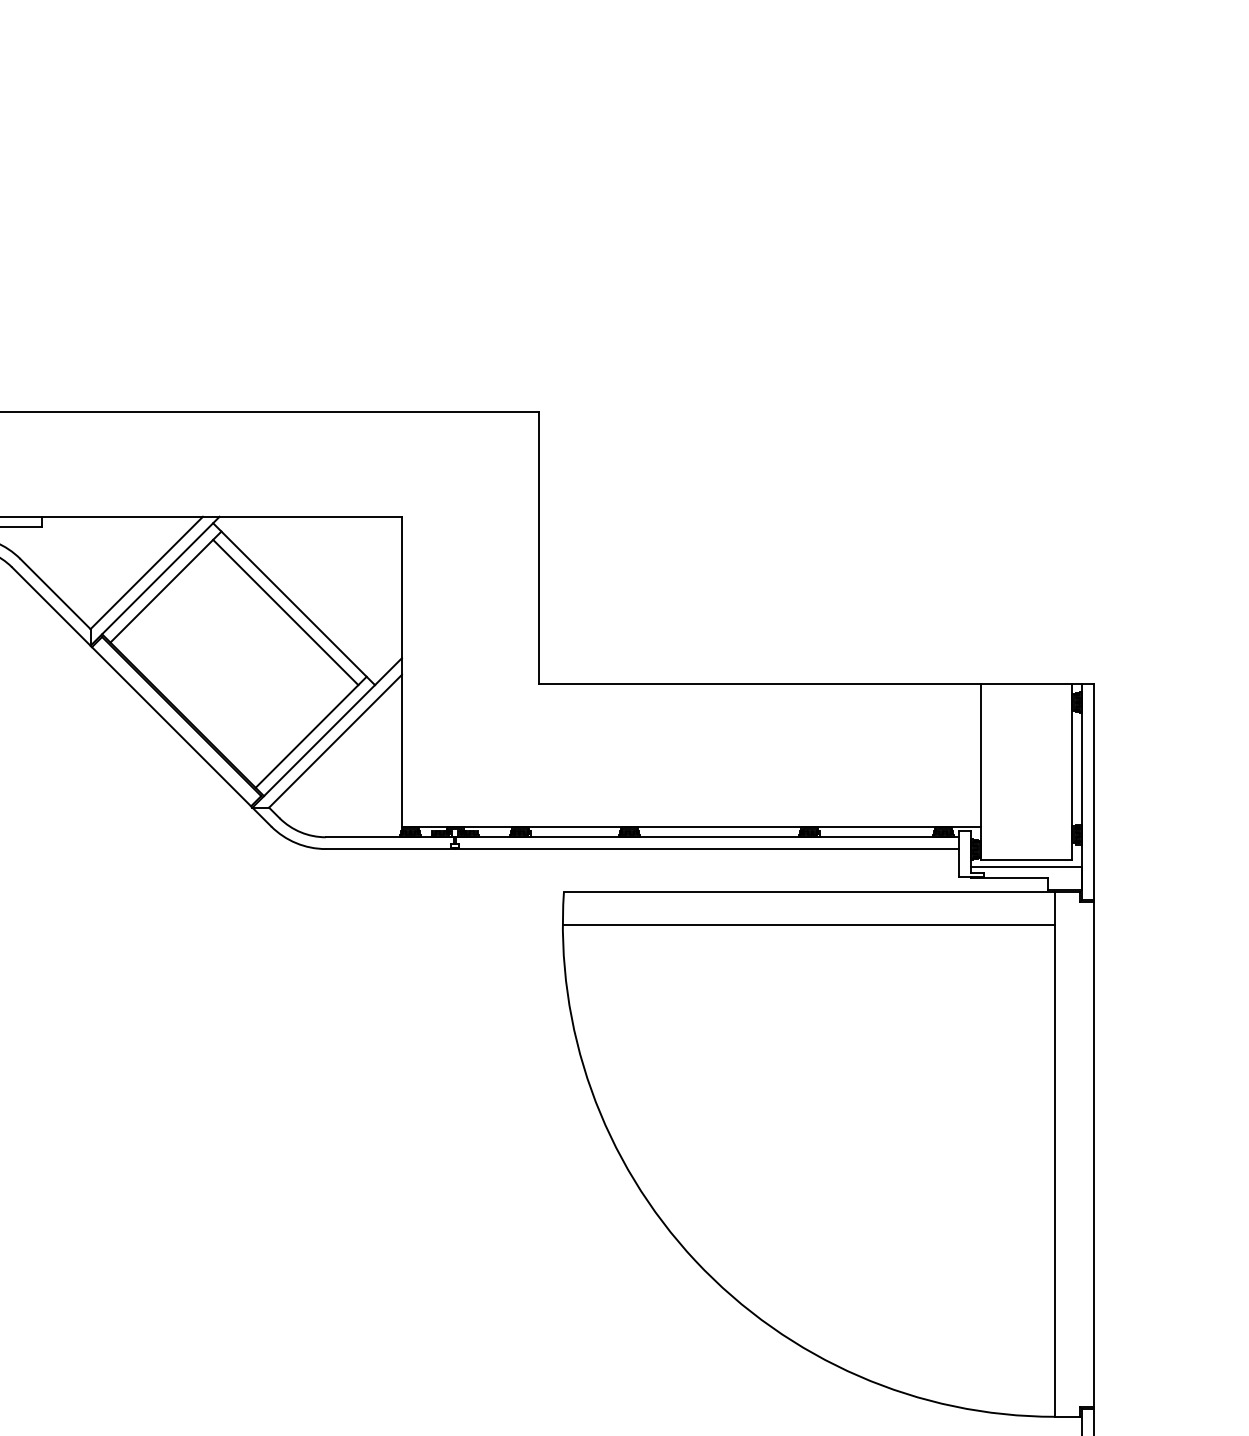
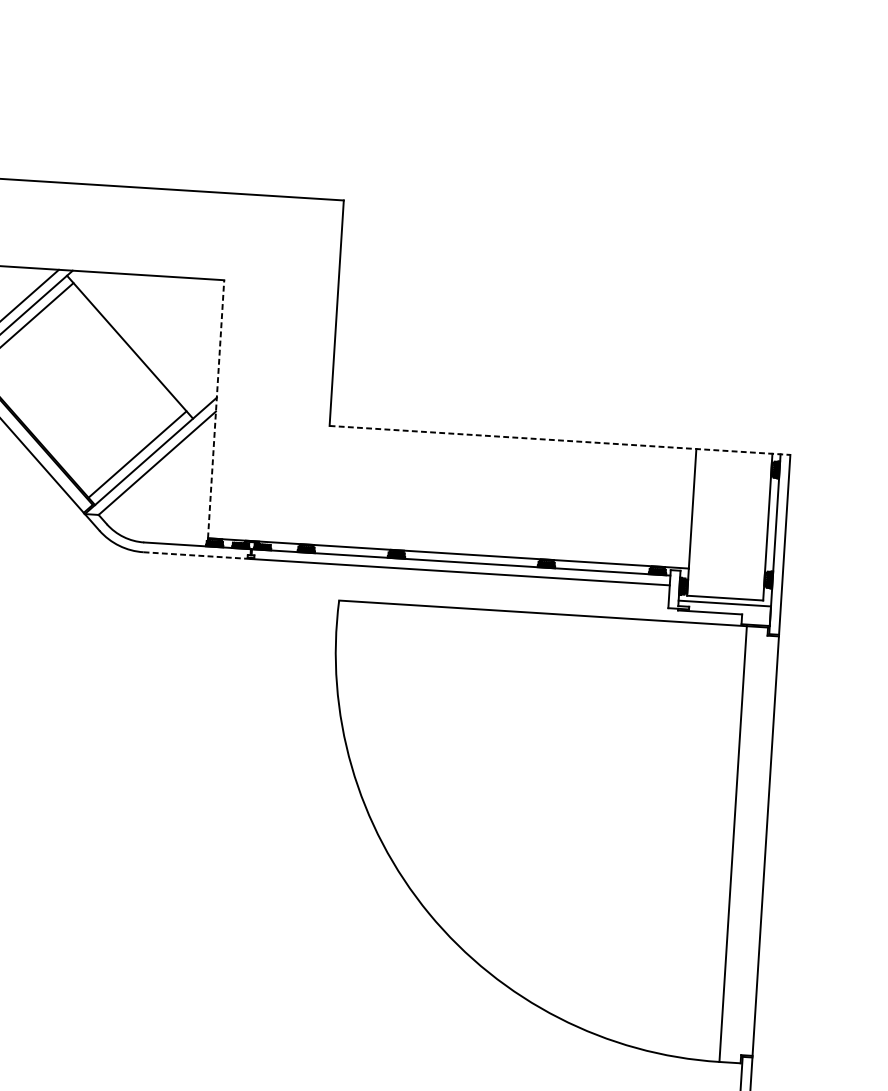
line: (285, 612) -> (122, 353), removed
line: (401, 671) -> (215, 408), solid -> dashed
line: (817, 683) -> (560, 440), solid -> dashed
line: (390, 849) -> (197, 556), solid -> dashed
line: (808, 924) -> (540, 640), removed

